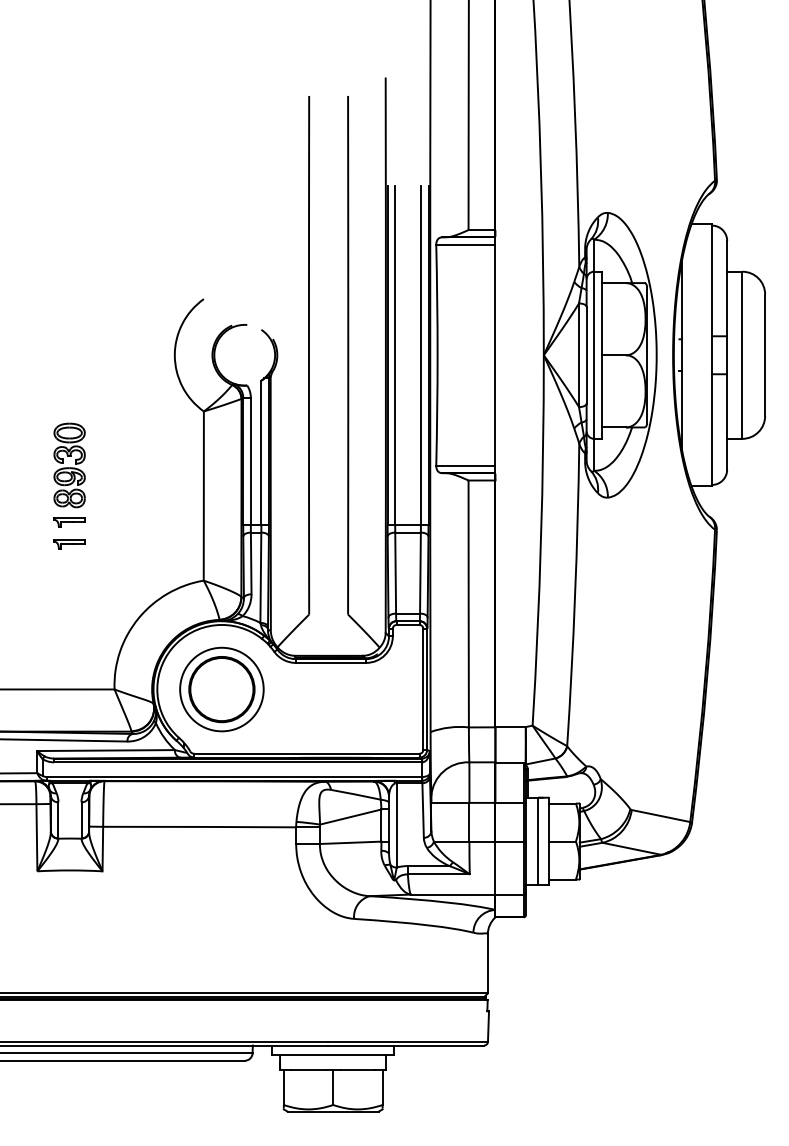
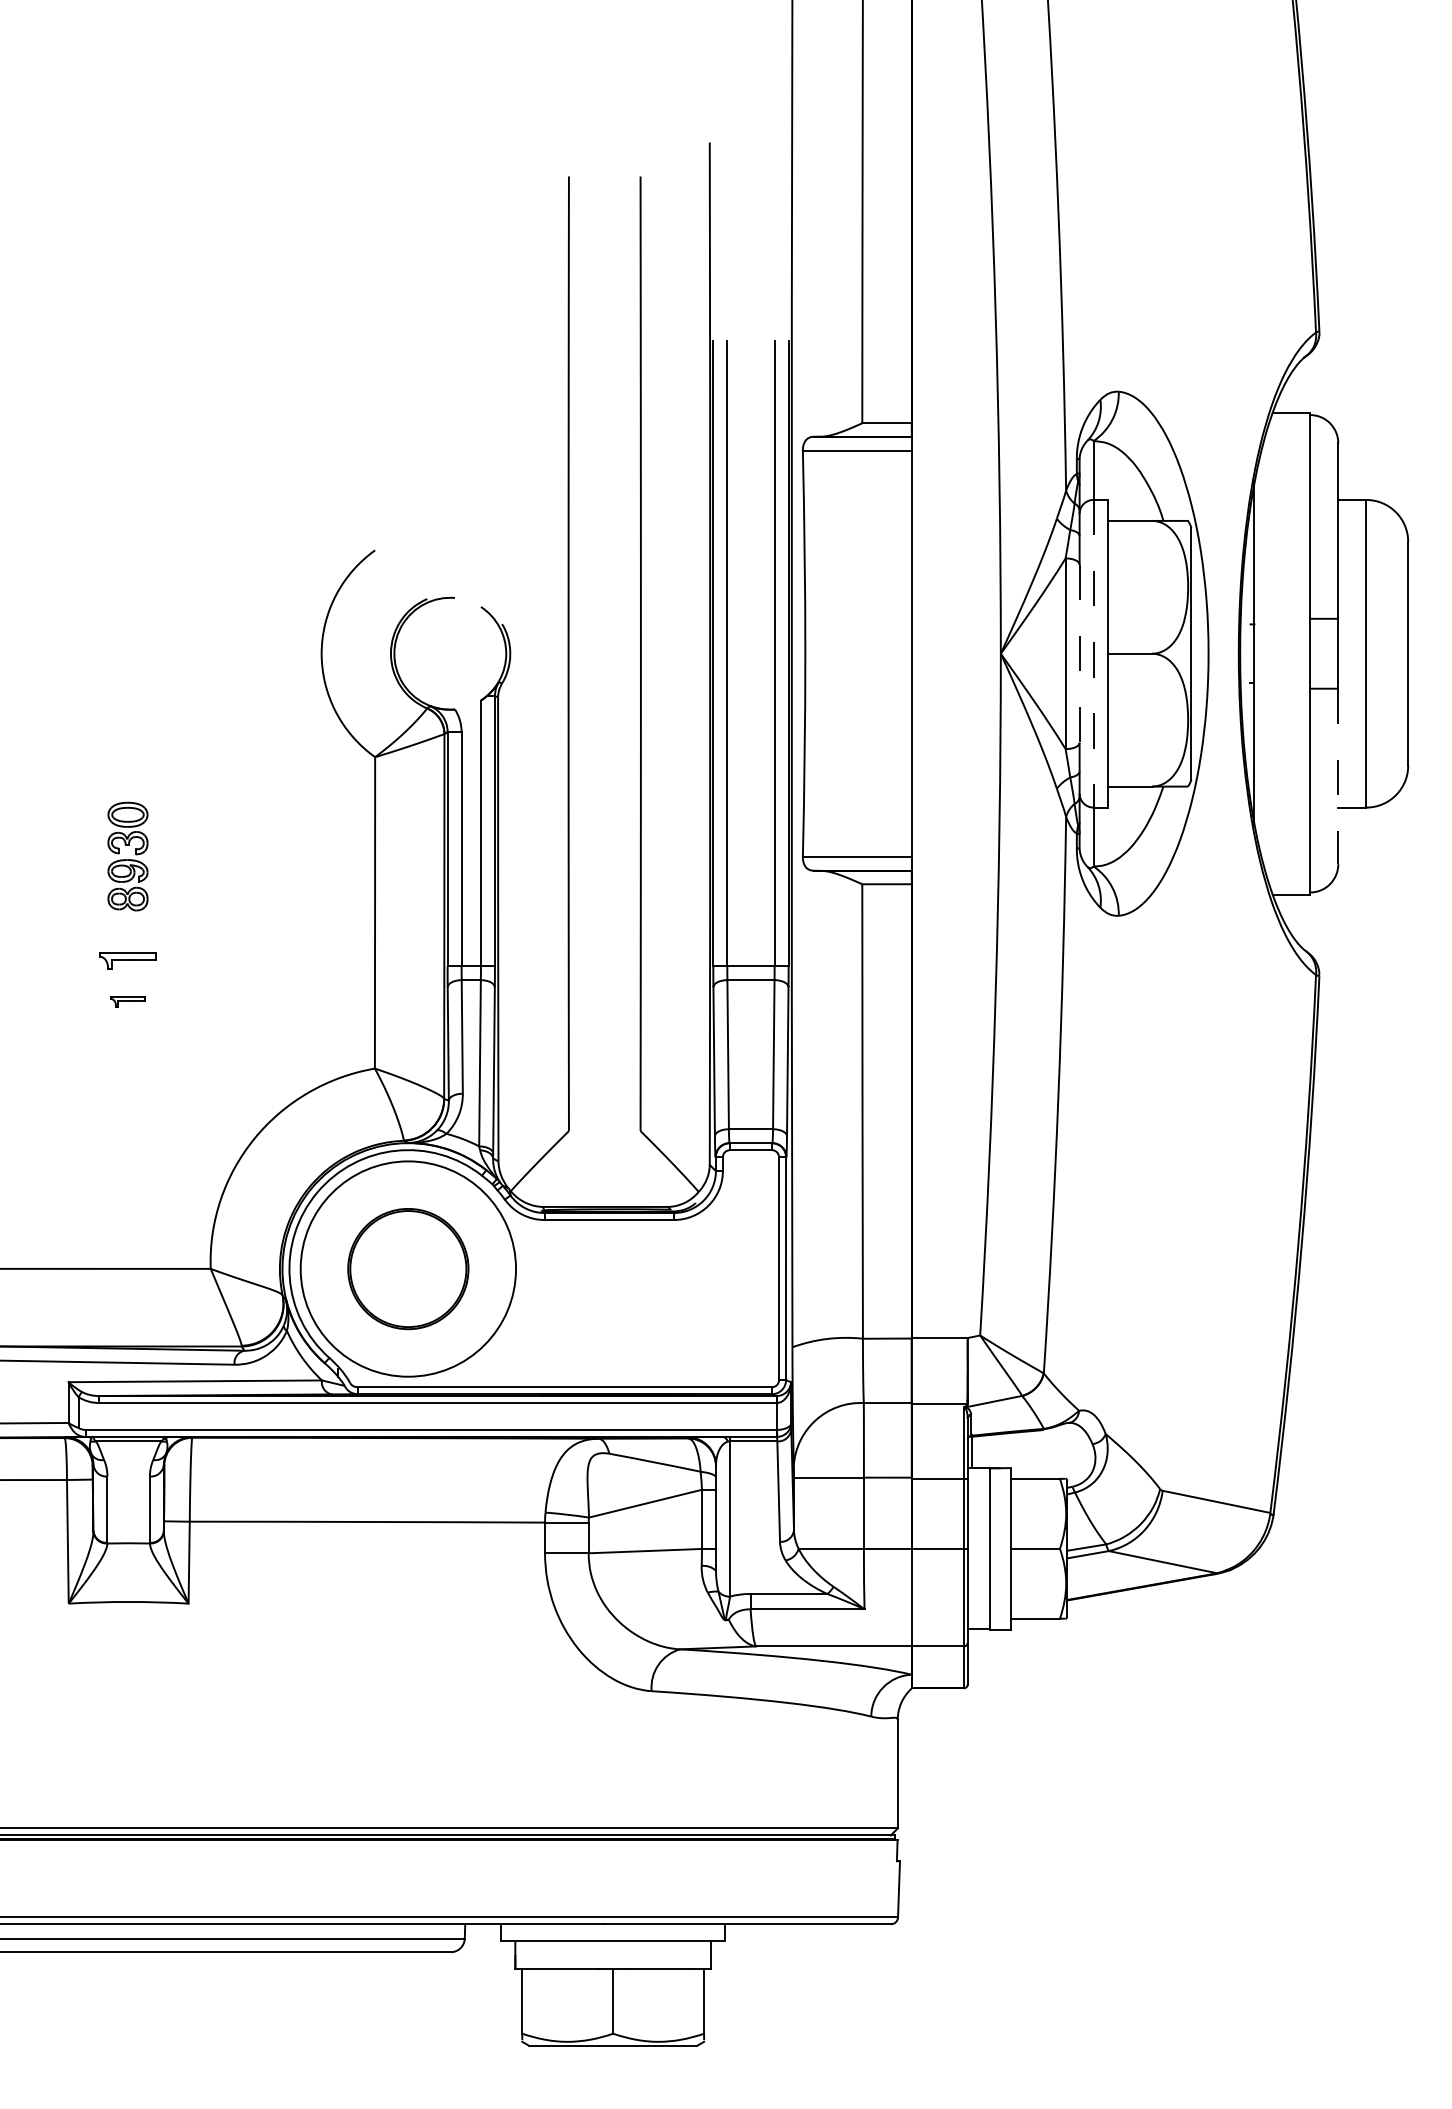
line: (586, 355) -> (1079, 654), solid -> dashed
line: (594, 355) -> (1094, 654), solid -> dashed
line: (727, 421) -> (1338, 775), solid -> dashed
part: (69, 465) -> (127, 856), size x0.7
part: (69, 544) -> (127, 1002), size x0.6
circle: (221, 689) -> (407, 1268), size x1.4

